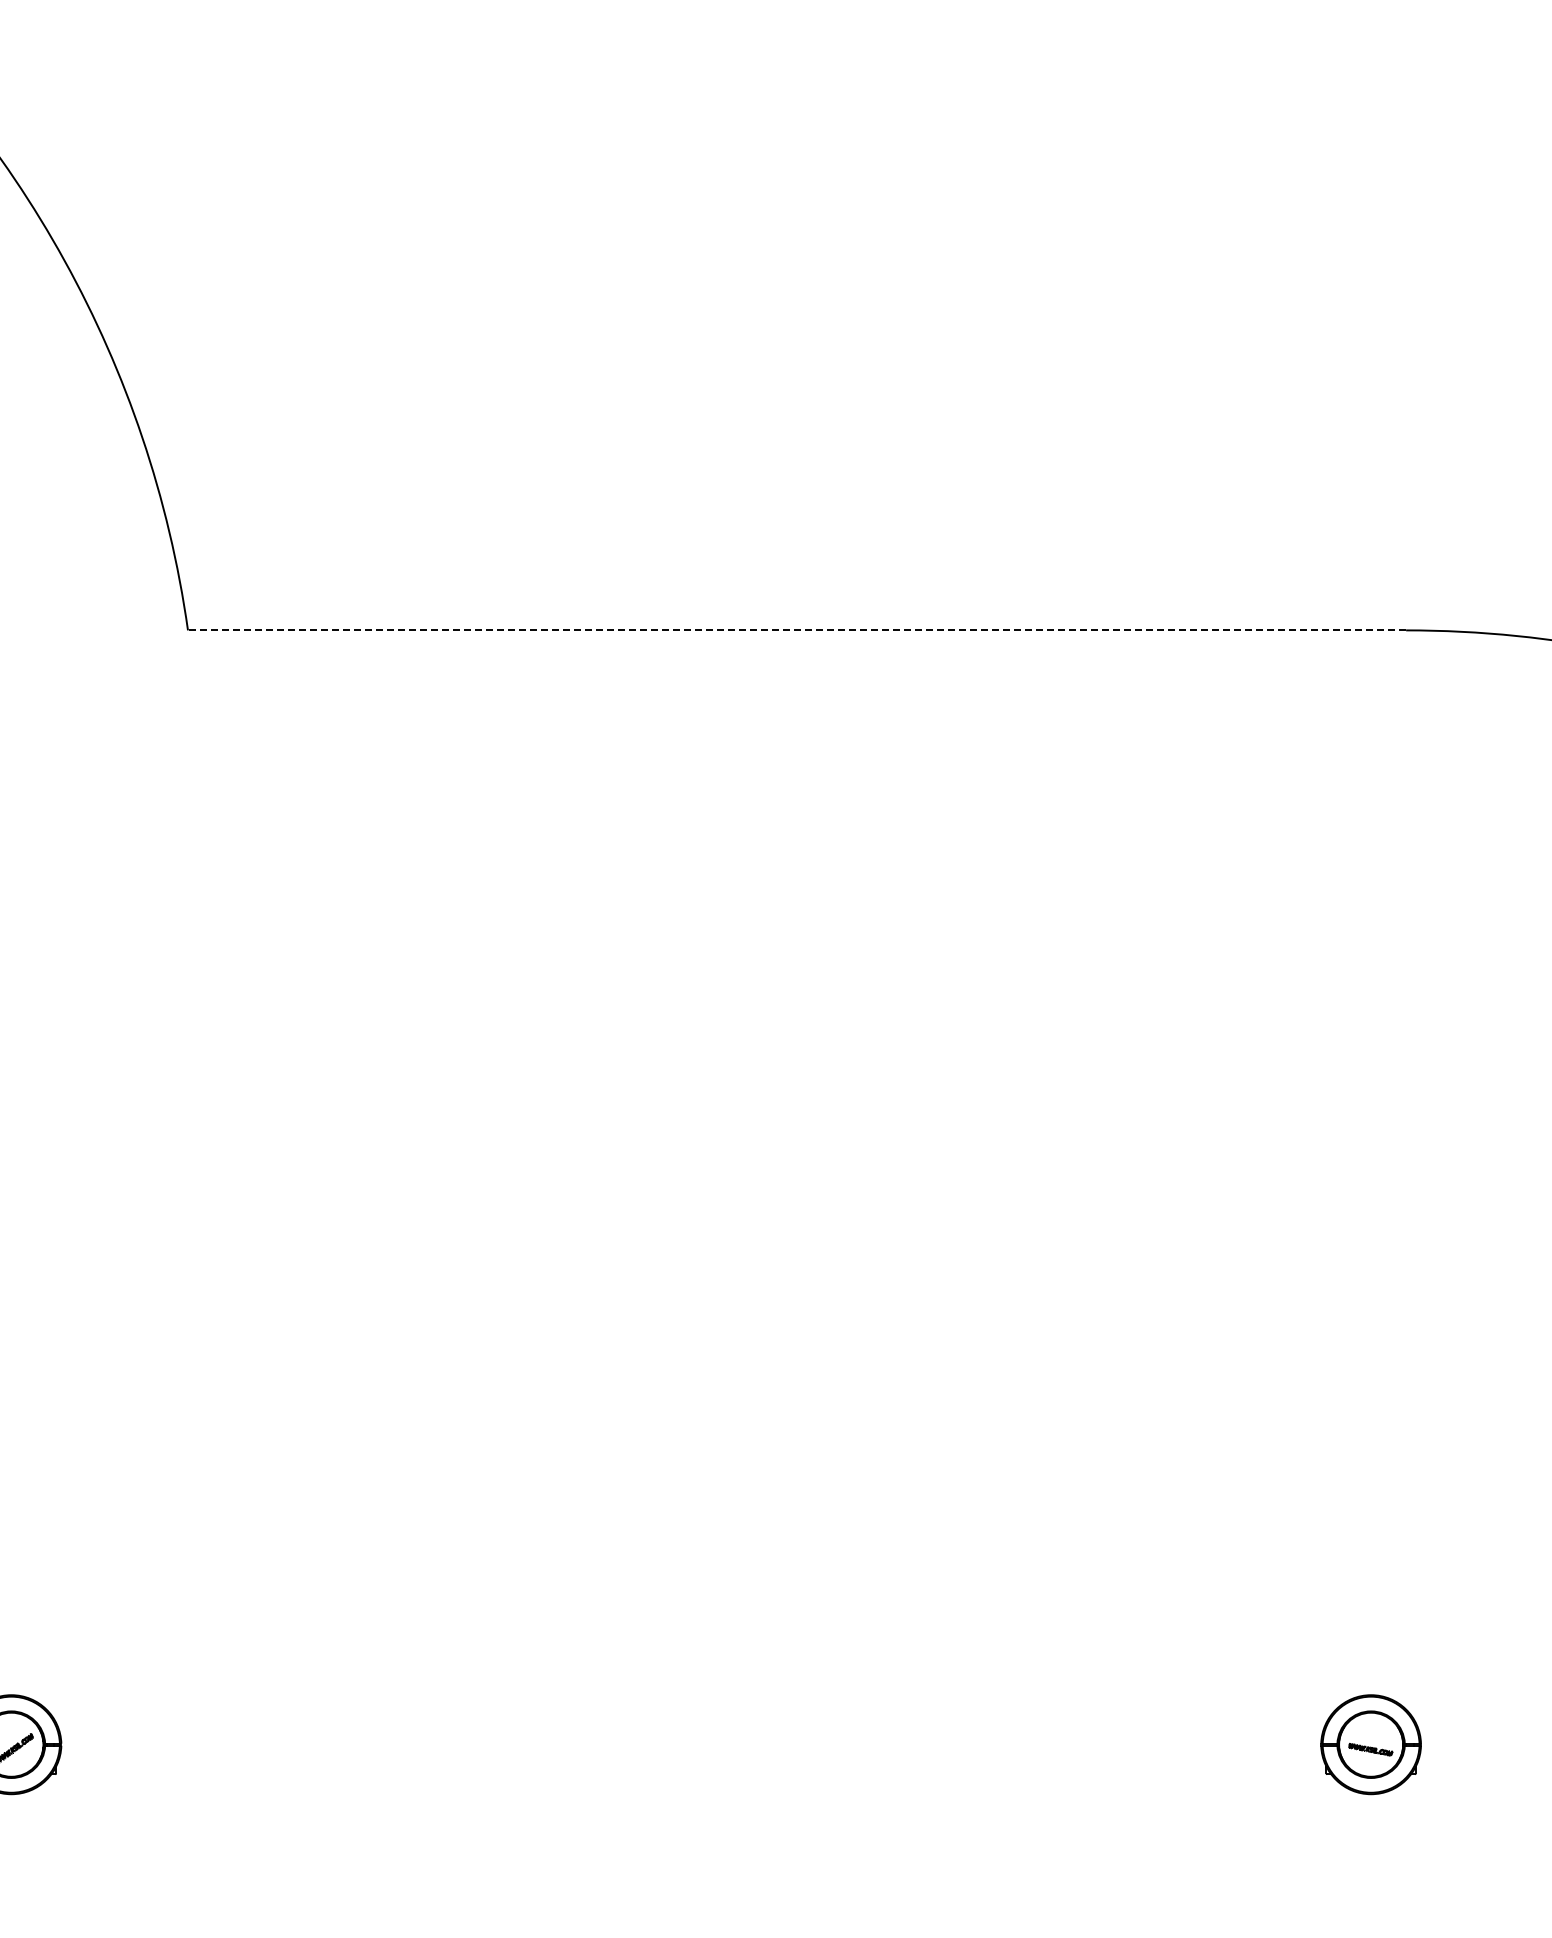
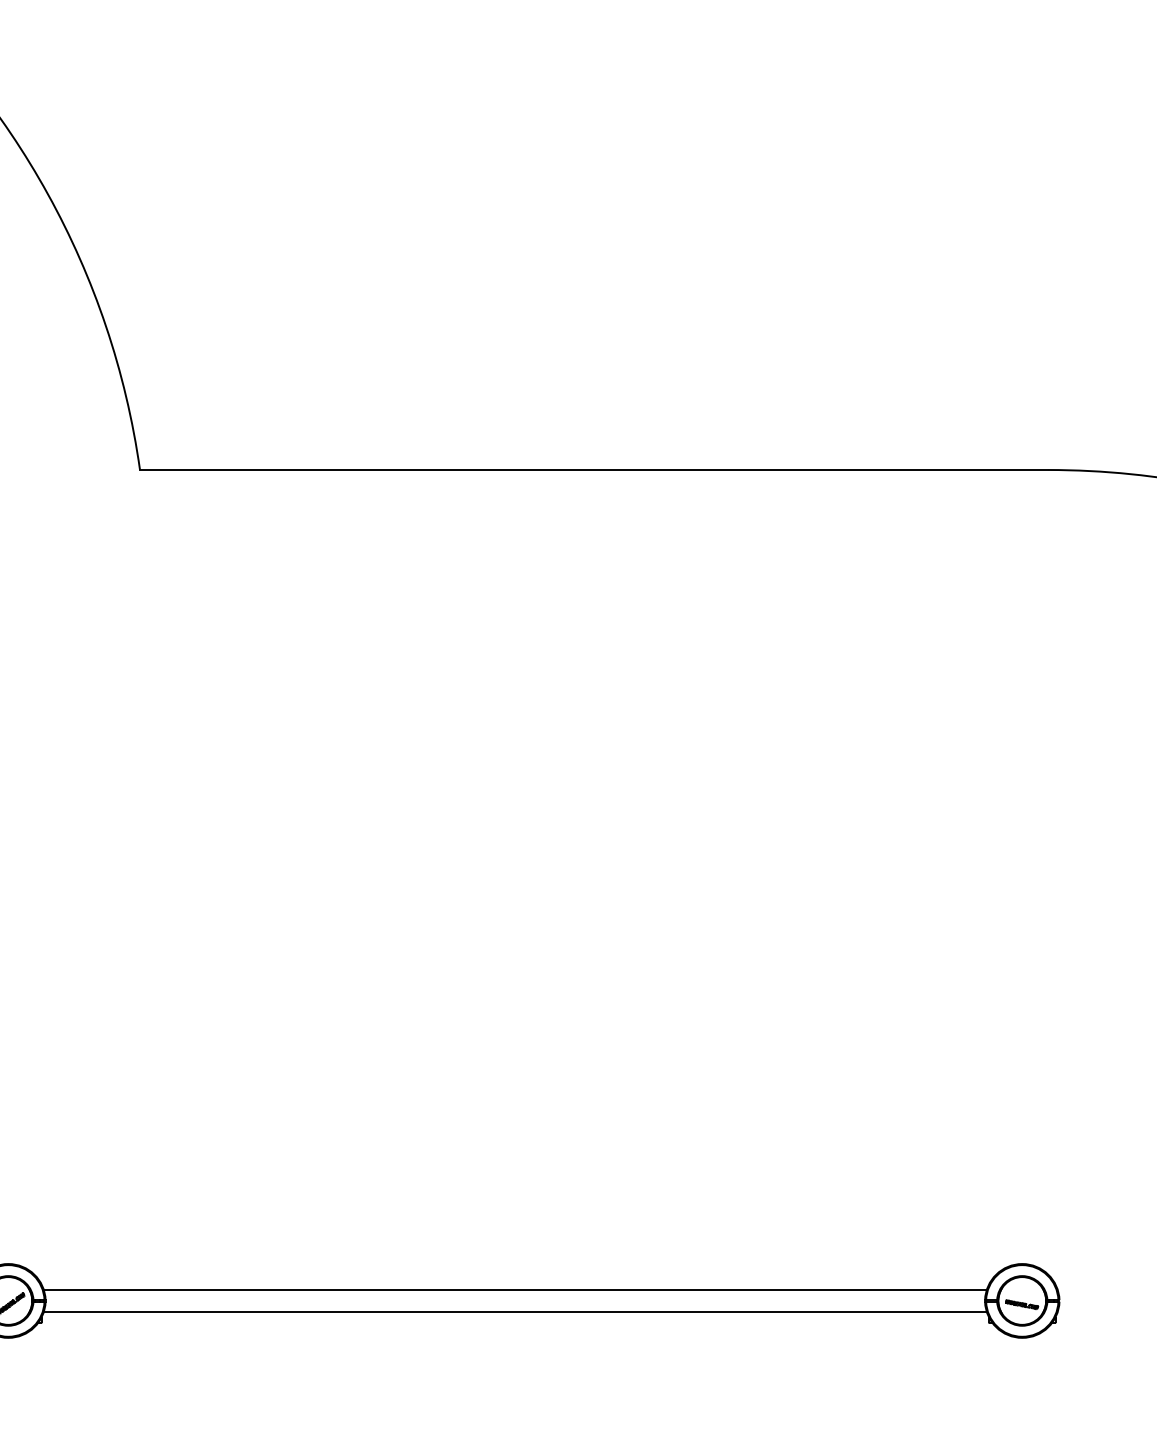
line: (796, 630) -> (593, 470), dashed -> solid
line: (690, 1729) -> (514, 1289), added
line: (690, 1759) -> (514, 1311), added

